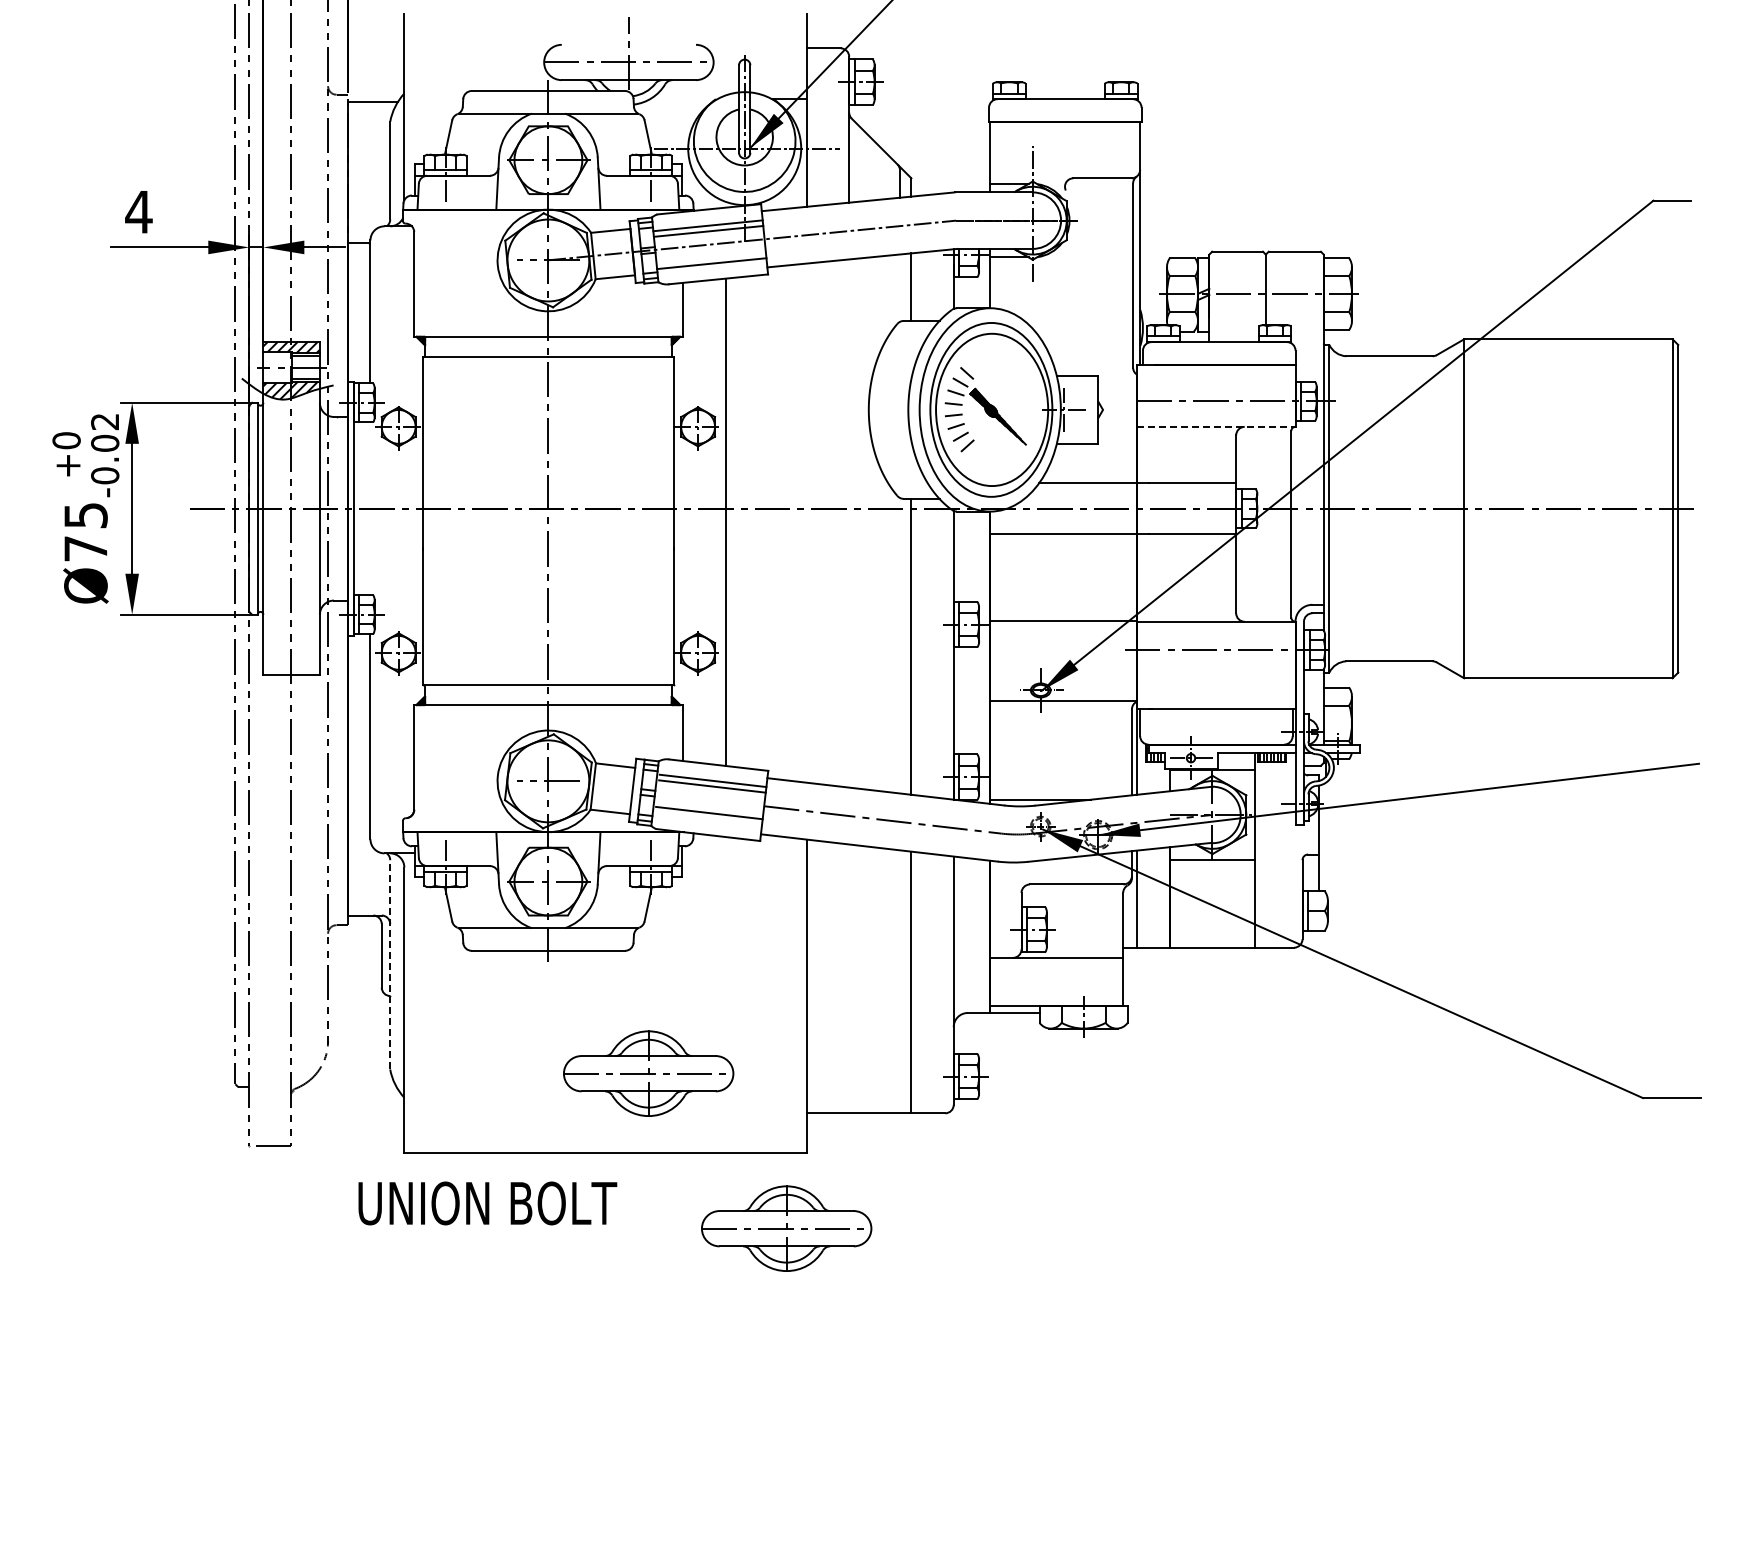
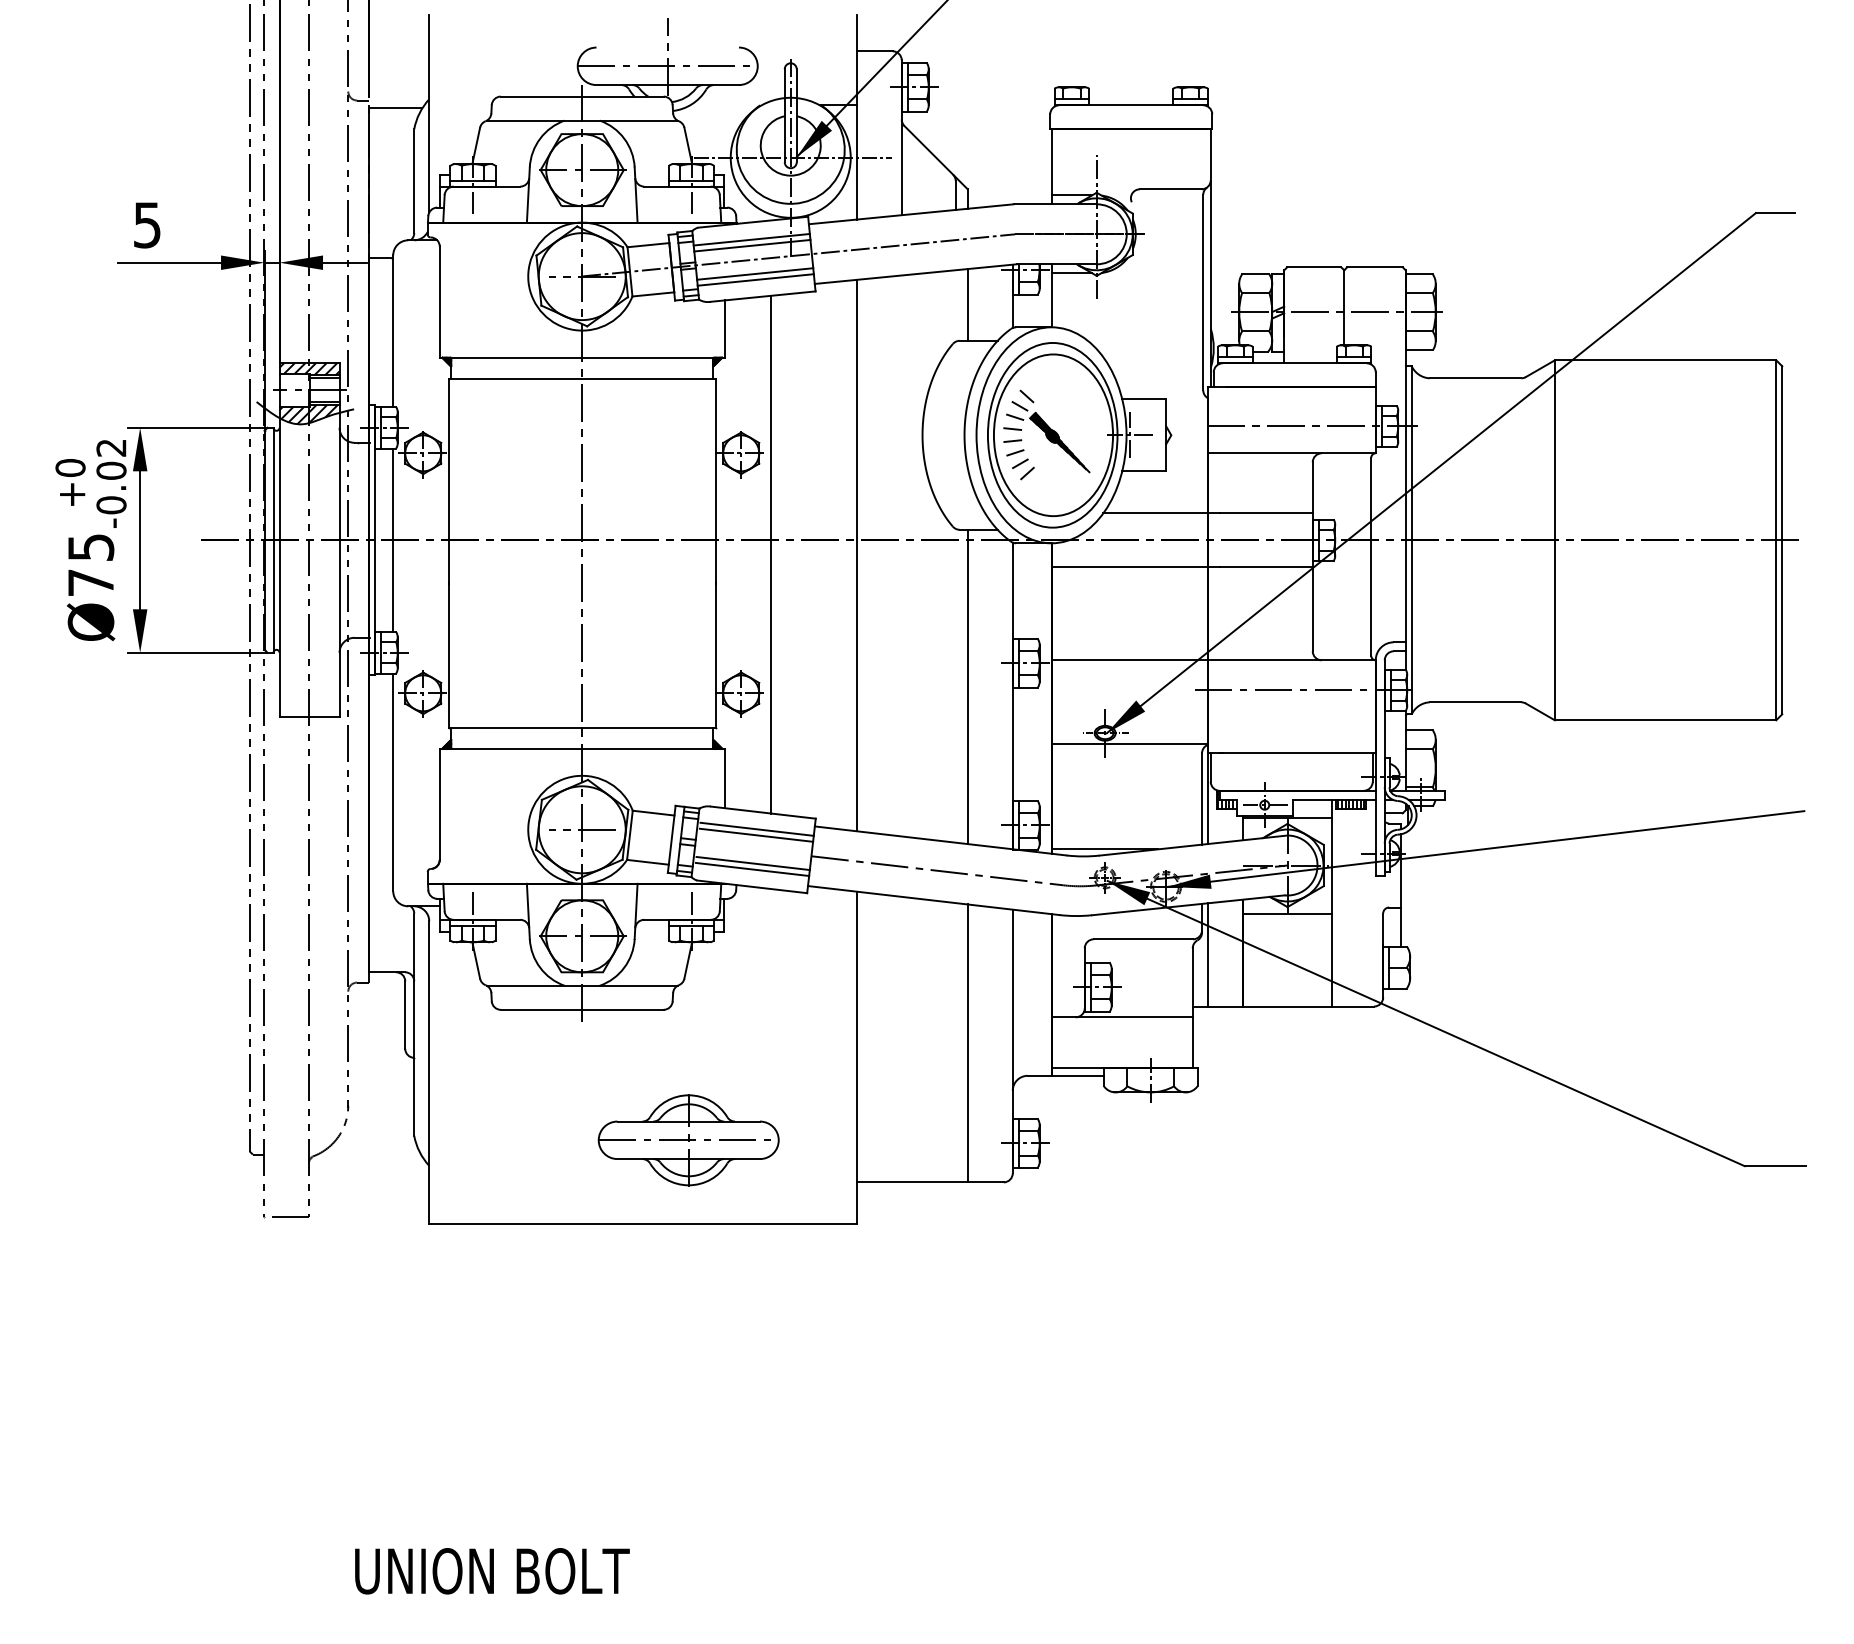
text: (138, 212) -> (146, 225), 4 -> 5
line: (710, 257) -> (754, 273), added
line: (1216, 426) -> (1291, 452), dashed -> solid
line: (370, 508) -> (393, 540), added
line: (806, 522) -> (856, 554), added
line: (708, 818) -> (752, 869), added
line: (390, 964) -> (414, 1024), dashed -> solid
text: (487, 1203) -> (492, 1571), moved
part: (786, 1228) -> (835, 1304), removed

